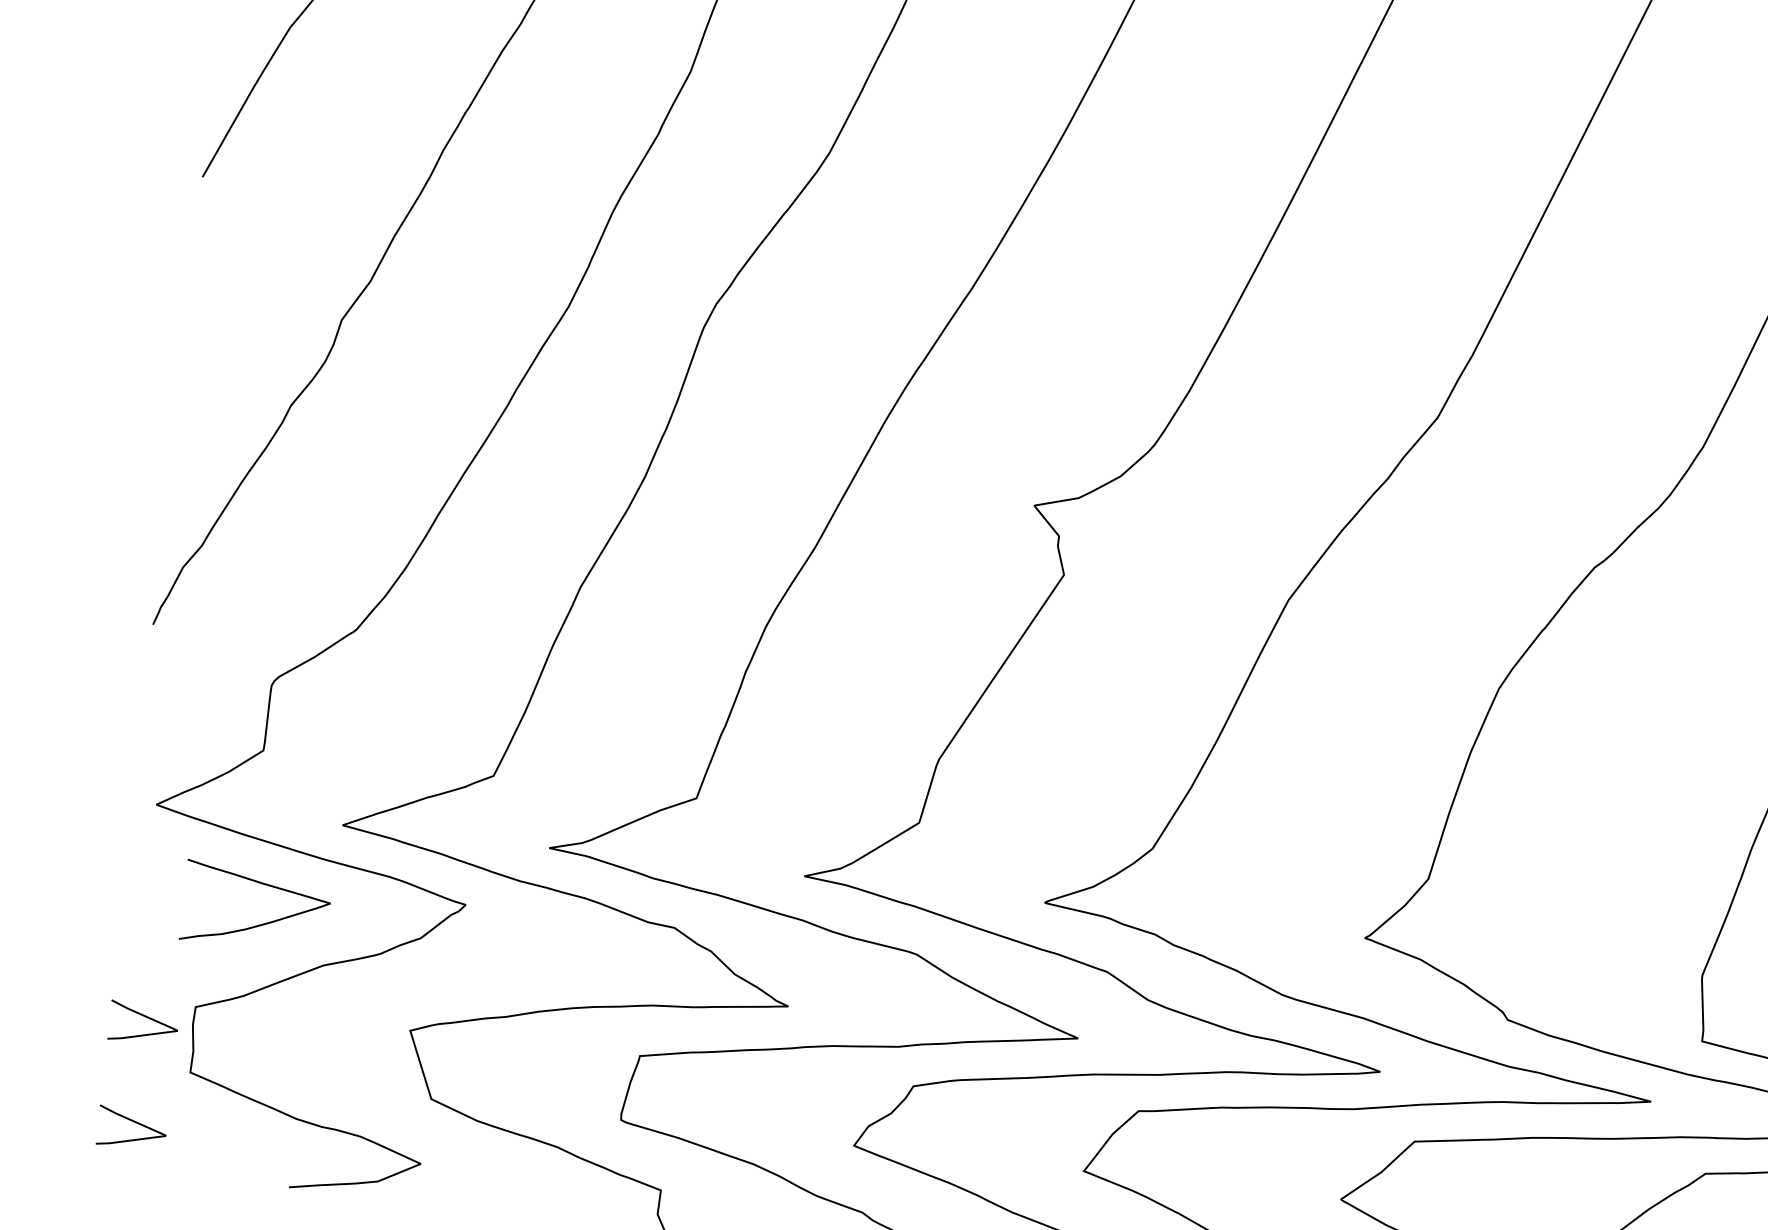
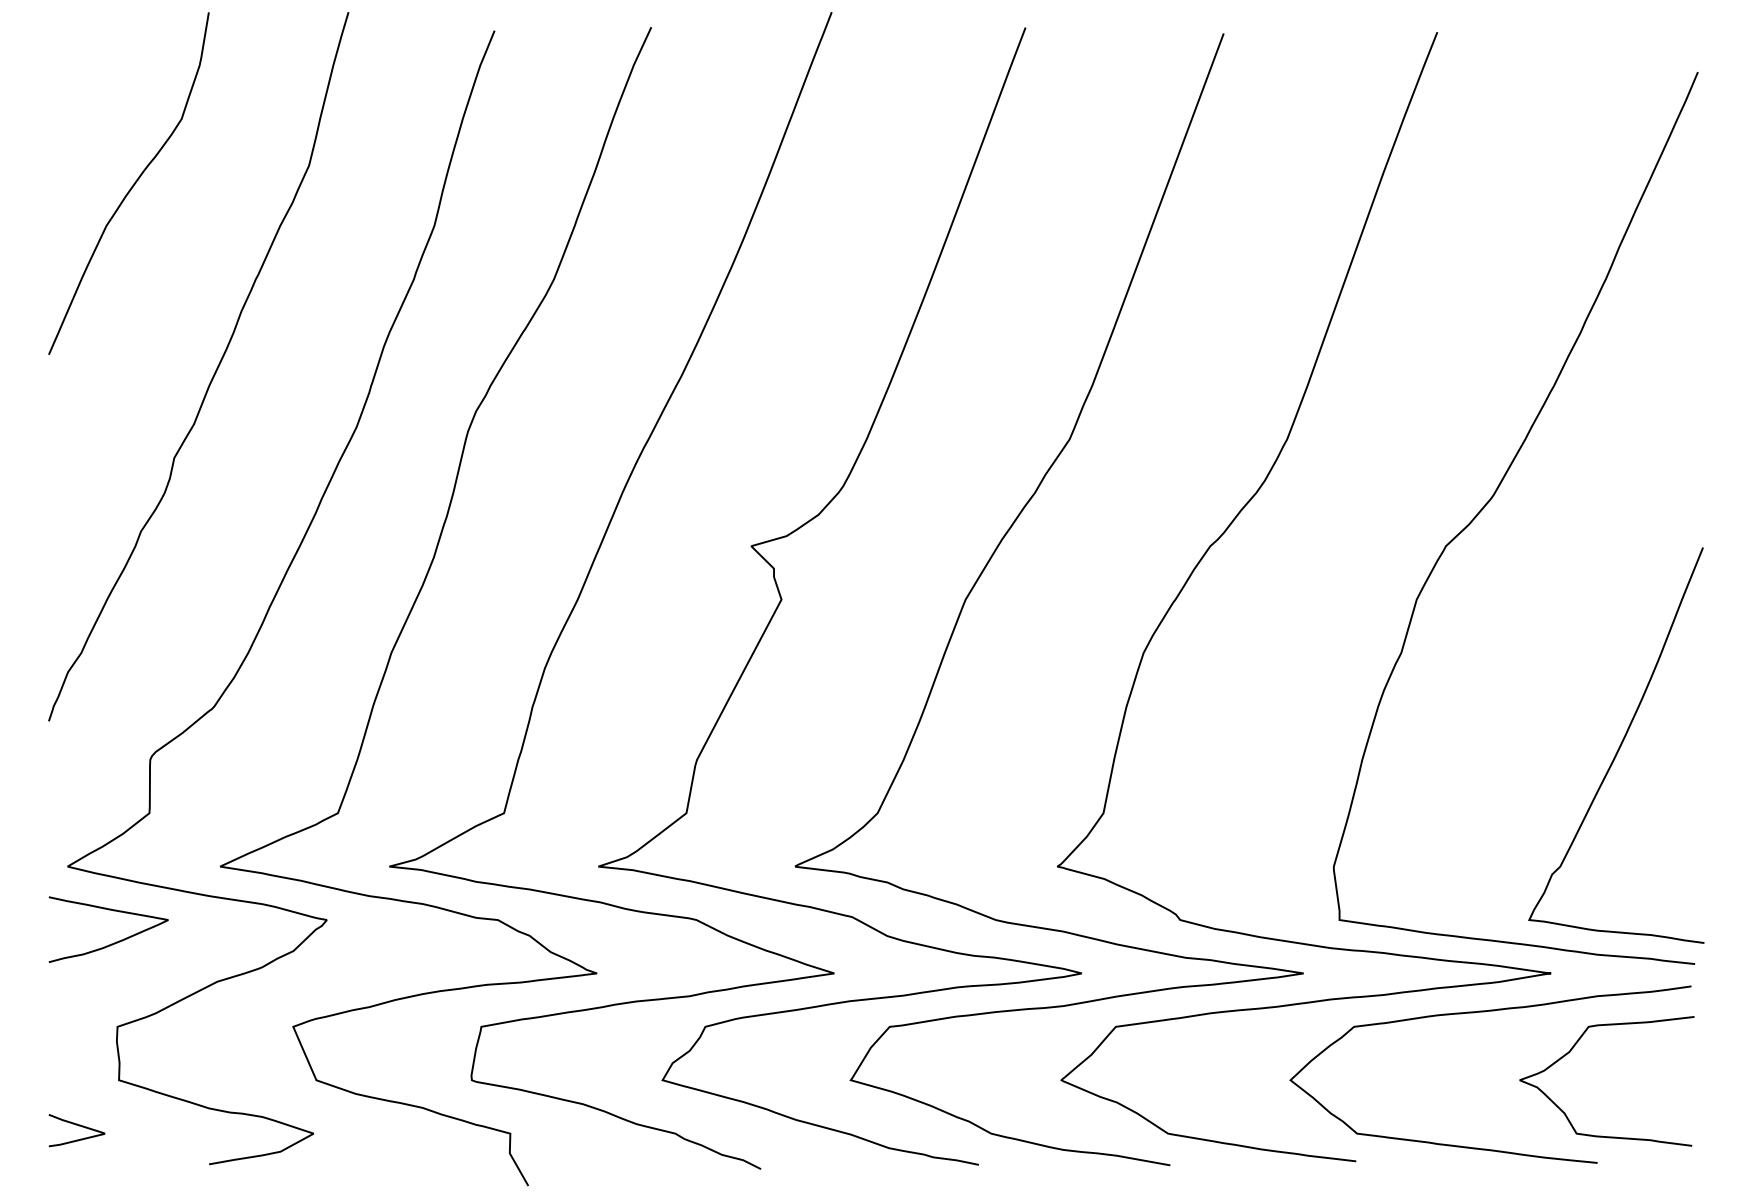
curve: (261, 923) -> (114, 942), moved
curve: (143, 1016) -> (76, 1039), removed

